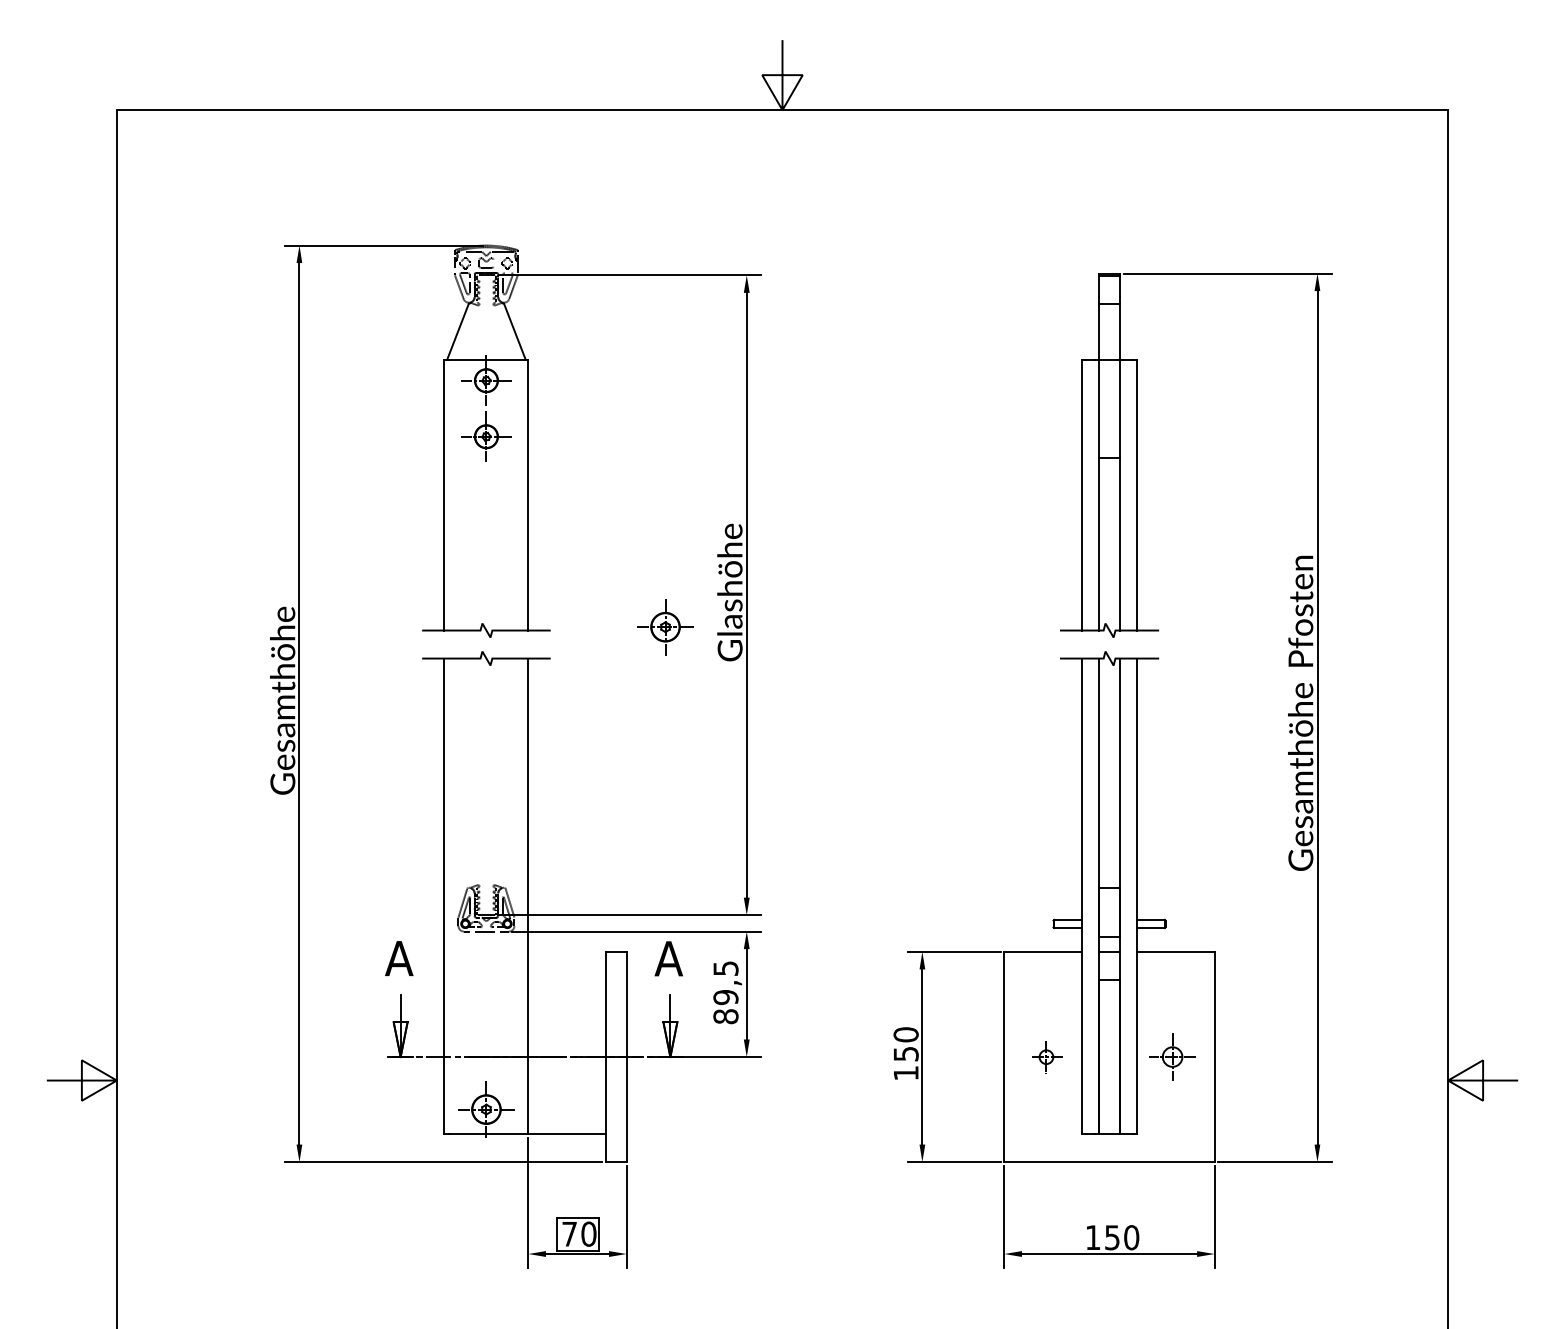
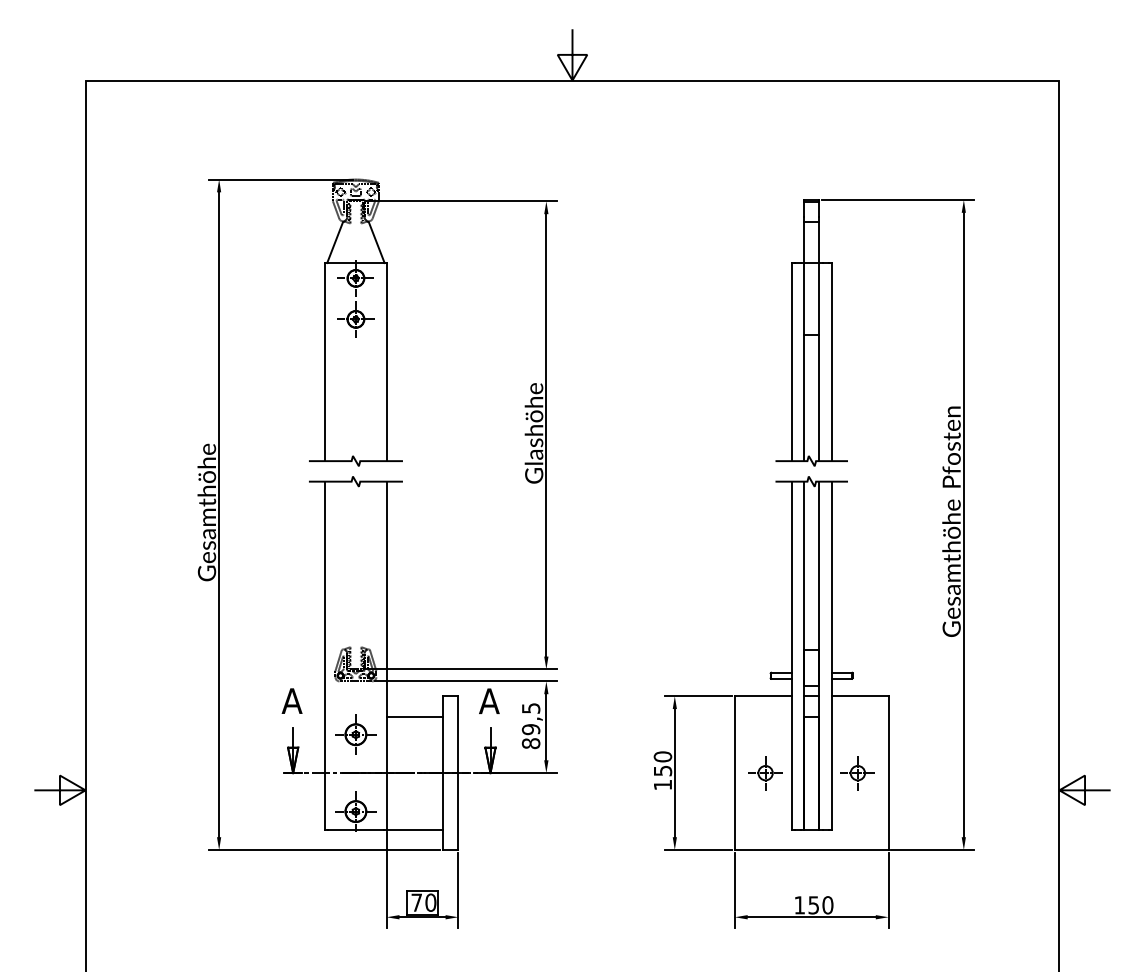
part: (664, 626) -> (355, 734), moved
line: (566, 979) -> (414, 716), added
part: (1046, 1057) -> (765, 773), size x1.43

